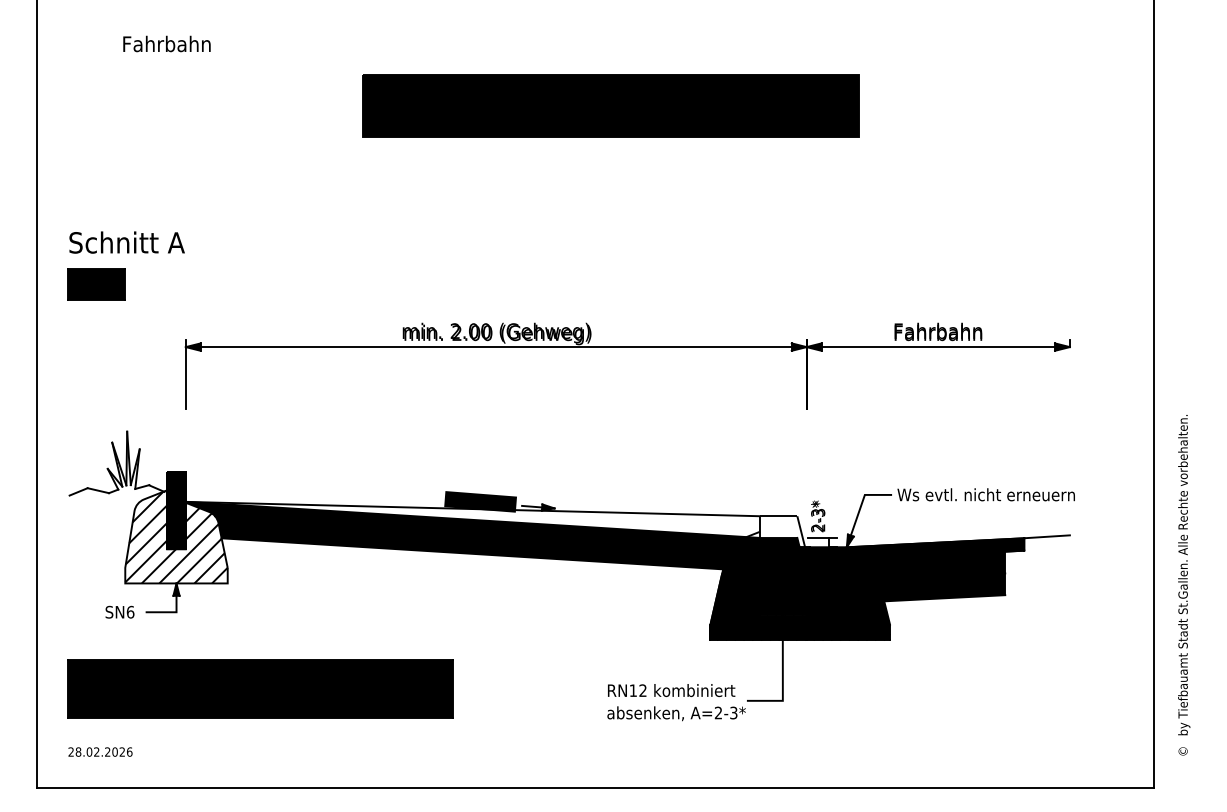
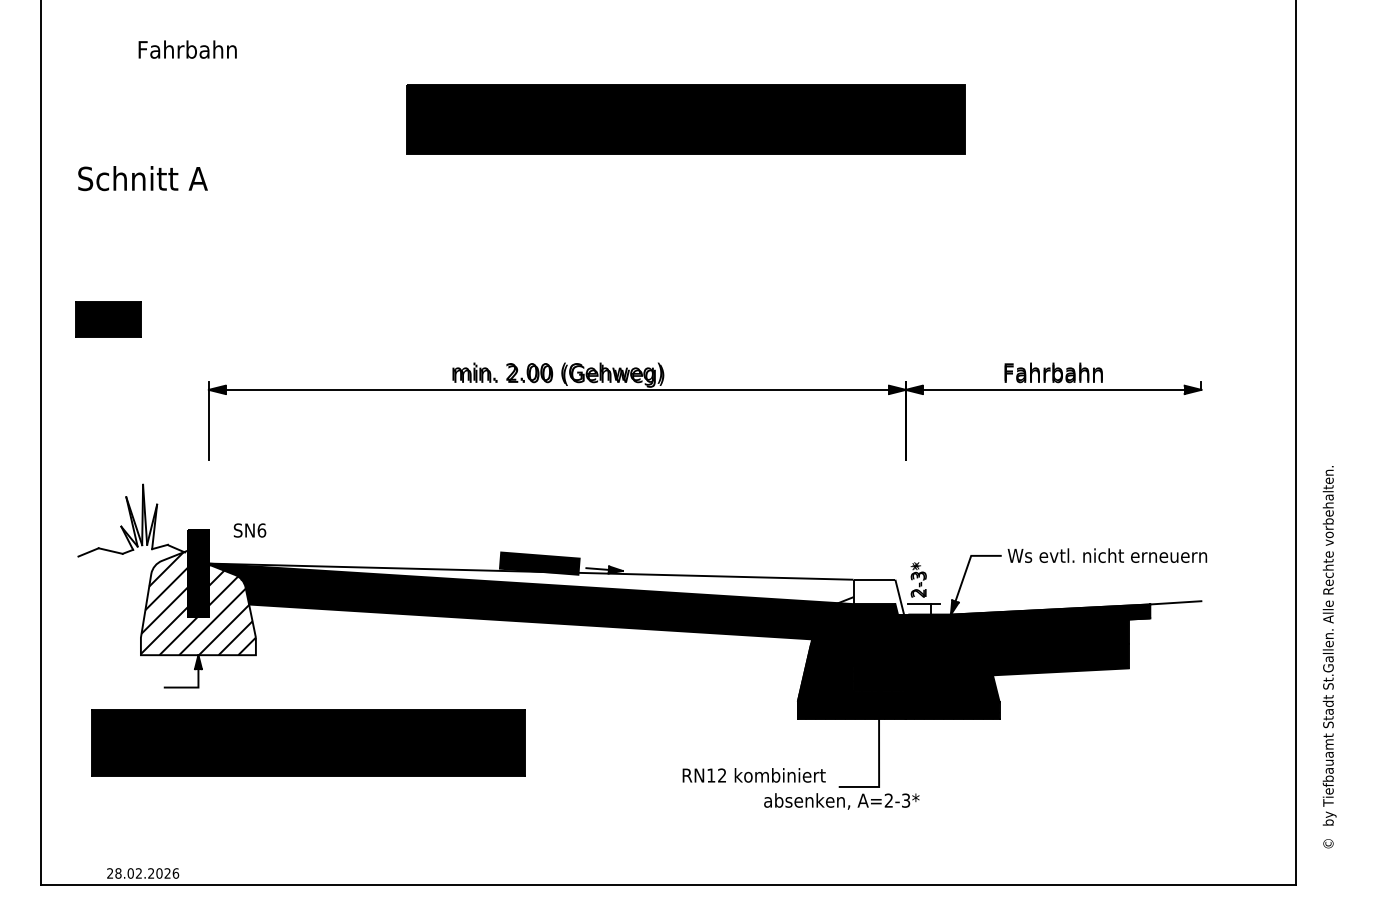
text: (126, 242) -> (142, 178), moved
text: (119, 612) -> (249, 530), moved
part: (260, 688) -> (308, 742), moved
text: (676, 713) -> (841, 801), moved
text: (100, 752) -> (143, 873), moved

